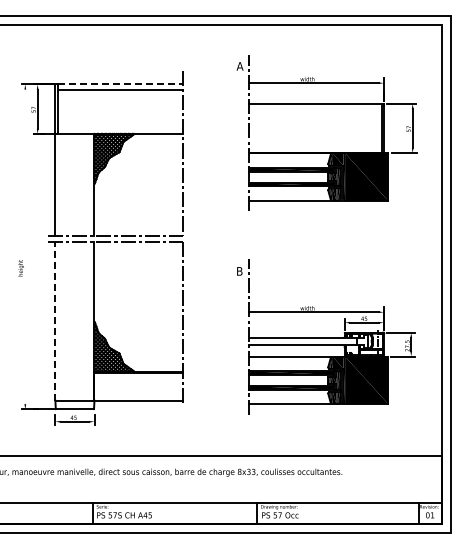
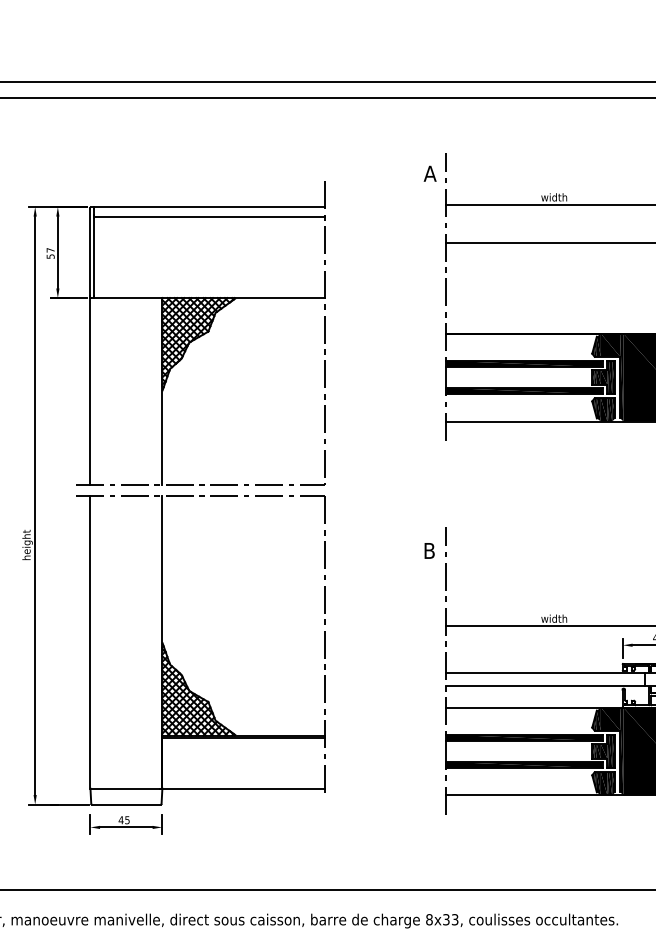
line: (120, 84) -> (210, 207), dashed -> solid
line: (25, 246) -> (35, 505), added
line: (55, 320) -> (90, 641), dashed -> solid

